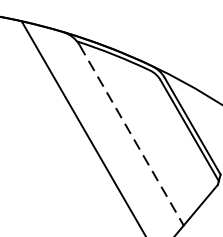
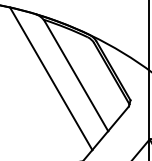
line: (131, 136) -> (76, 77), dashed -> solid

